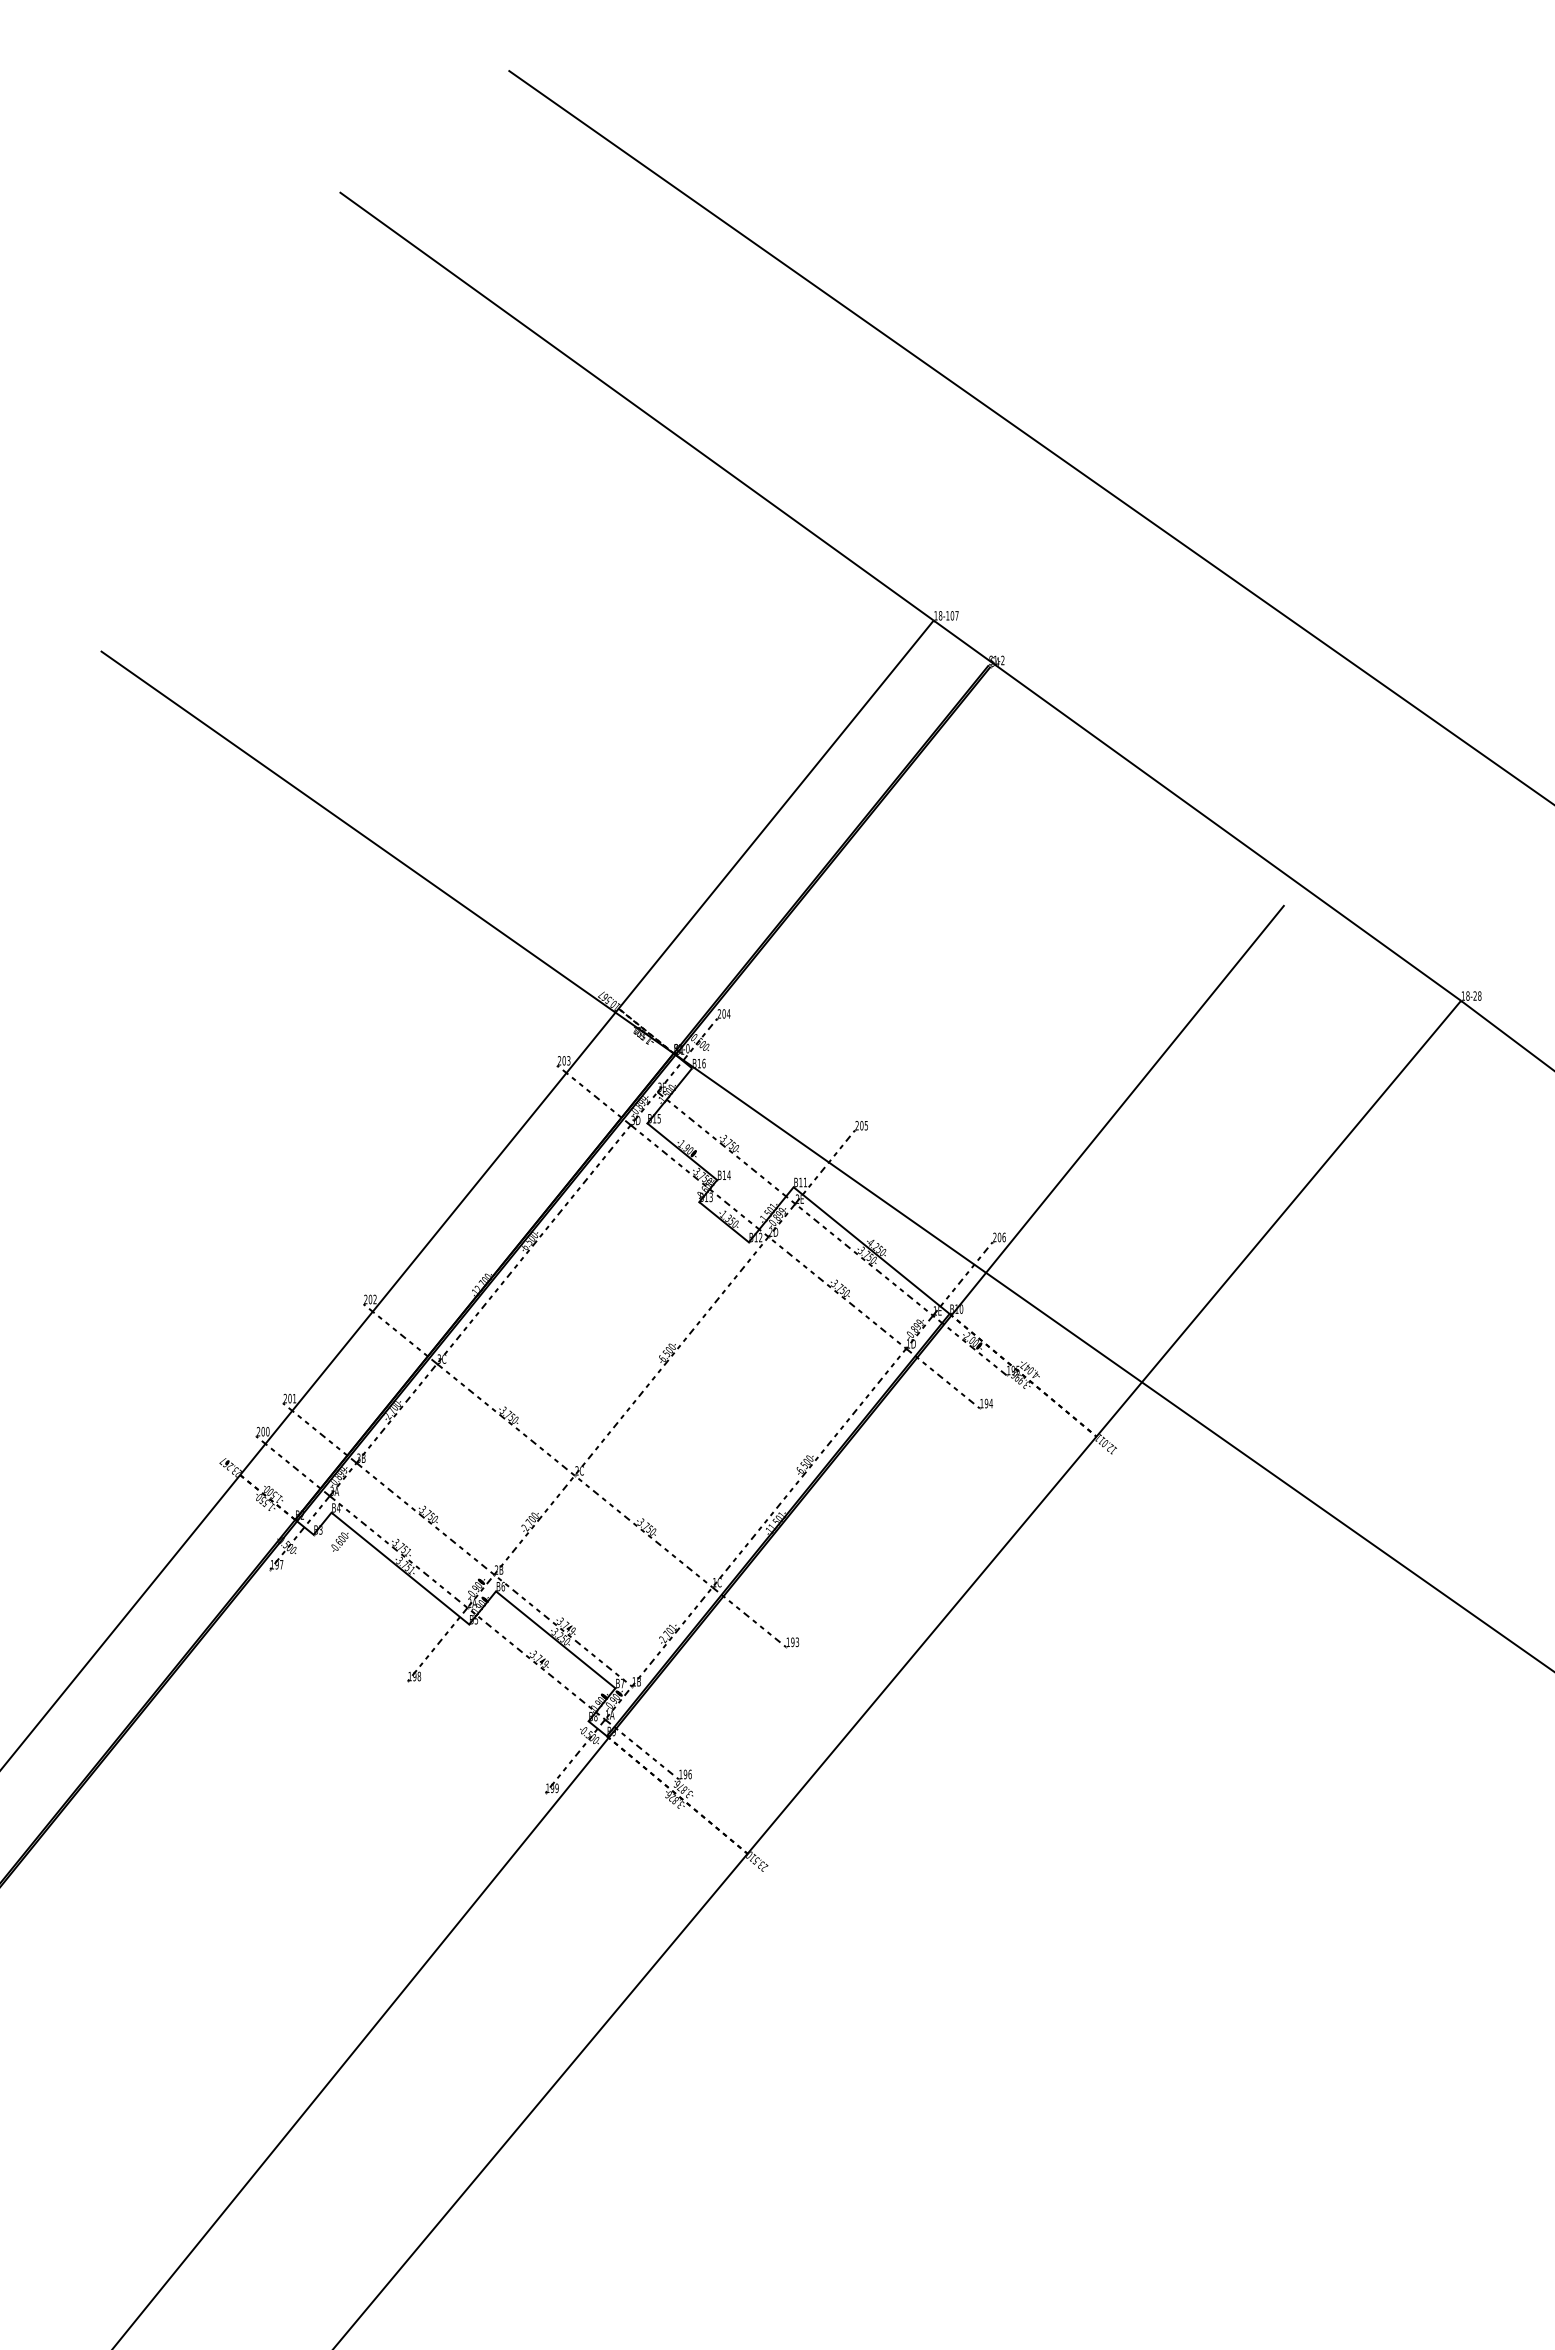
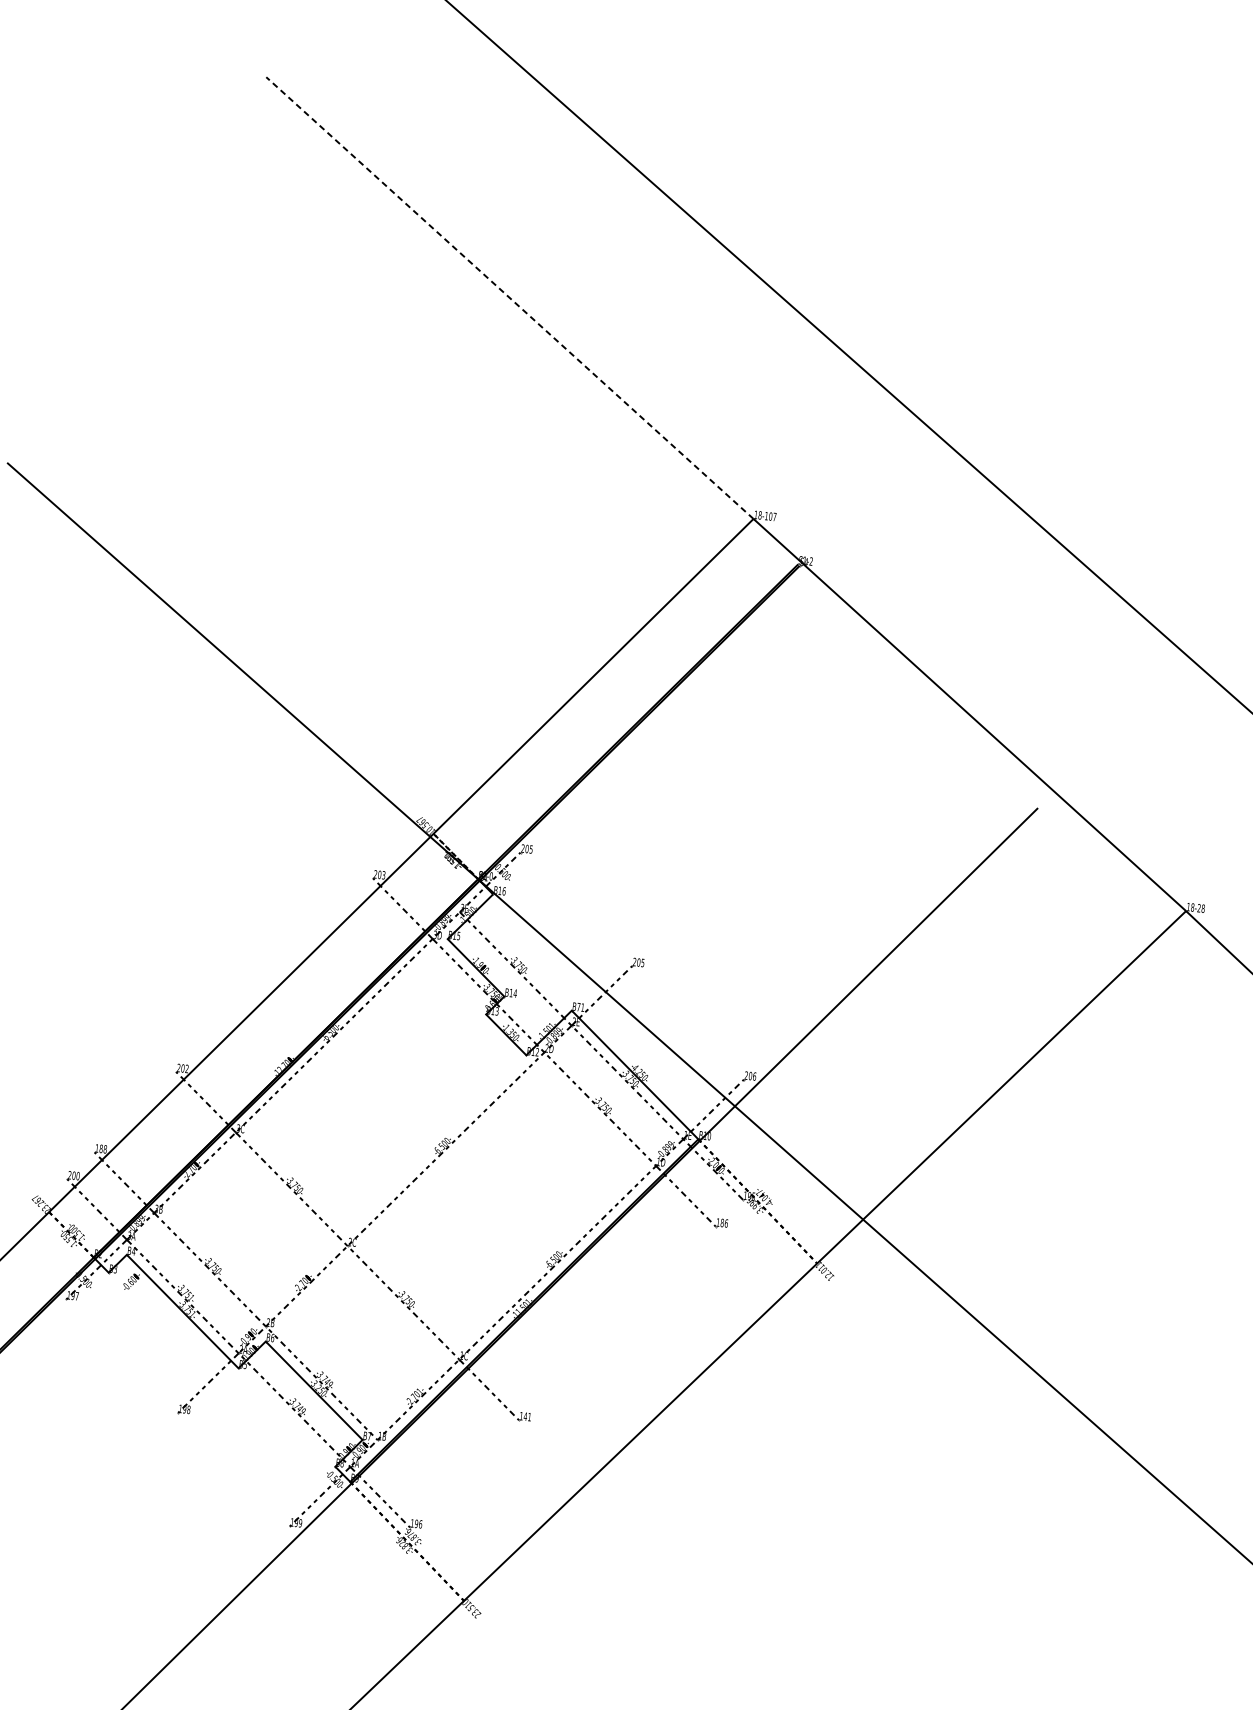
line: (636, 406) -> (509, 298), solid -> dashed
text: (728, 1013) -> (531, 849), 204 -> 205
text: (800, 1182) -> (578, 1007), B11 -> B71
text: (289, 1398) -> (100, 1148), 201 -> 188
text: (988, 1403) -> (724, 1223), 194 -> 186
text: (795, 1642) -> (527, 1417), 193 -> 141

